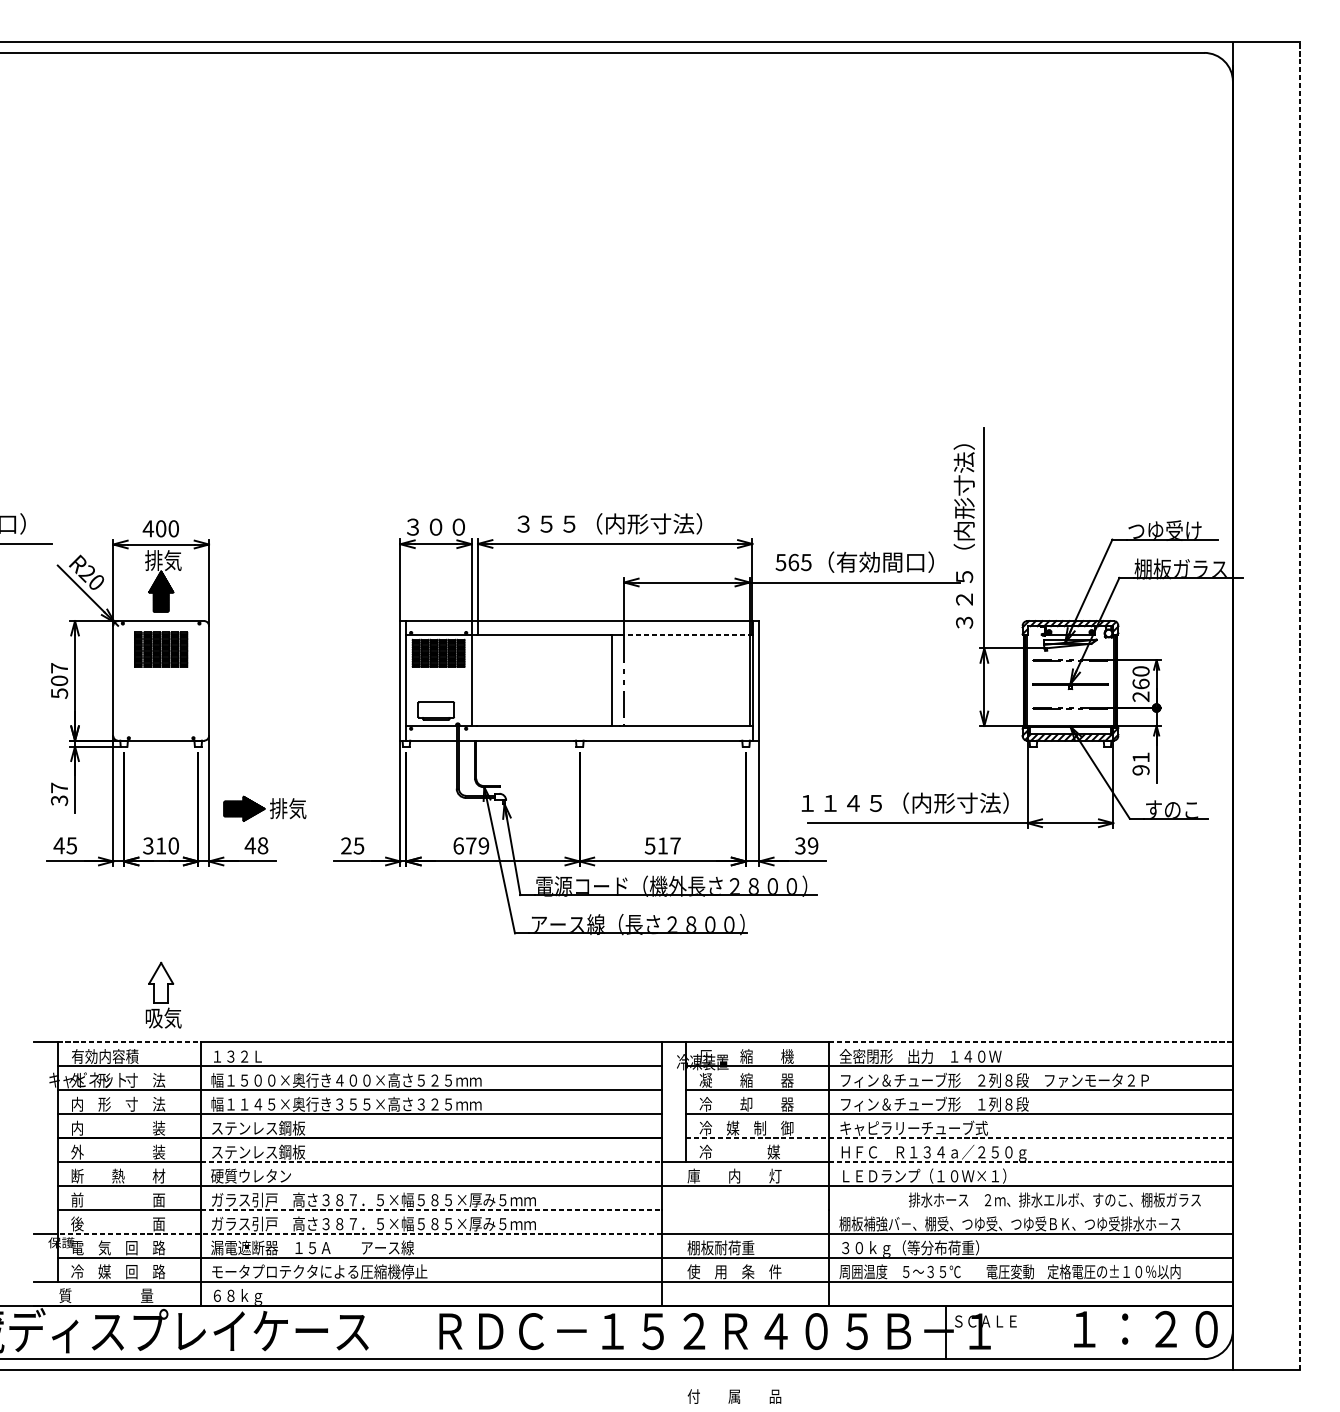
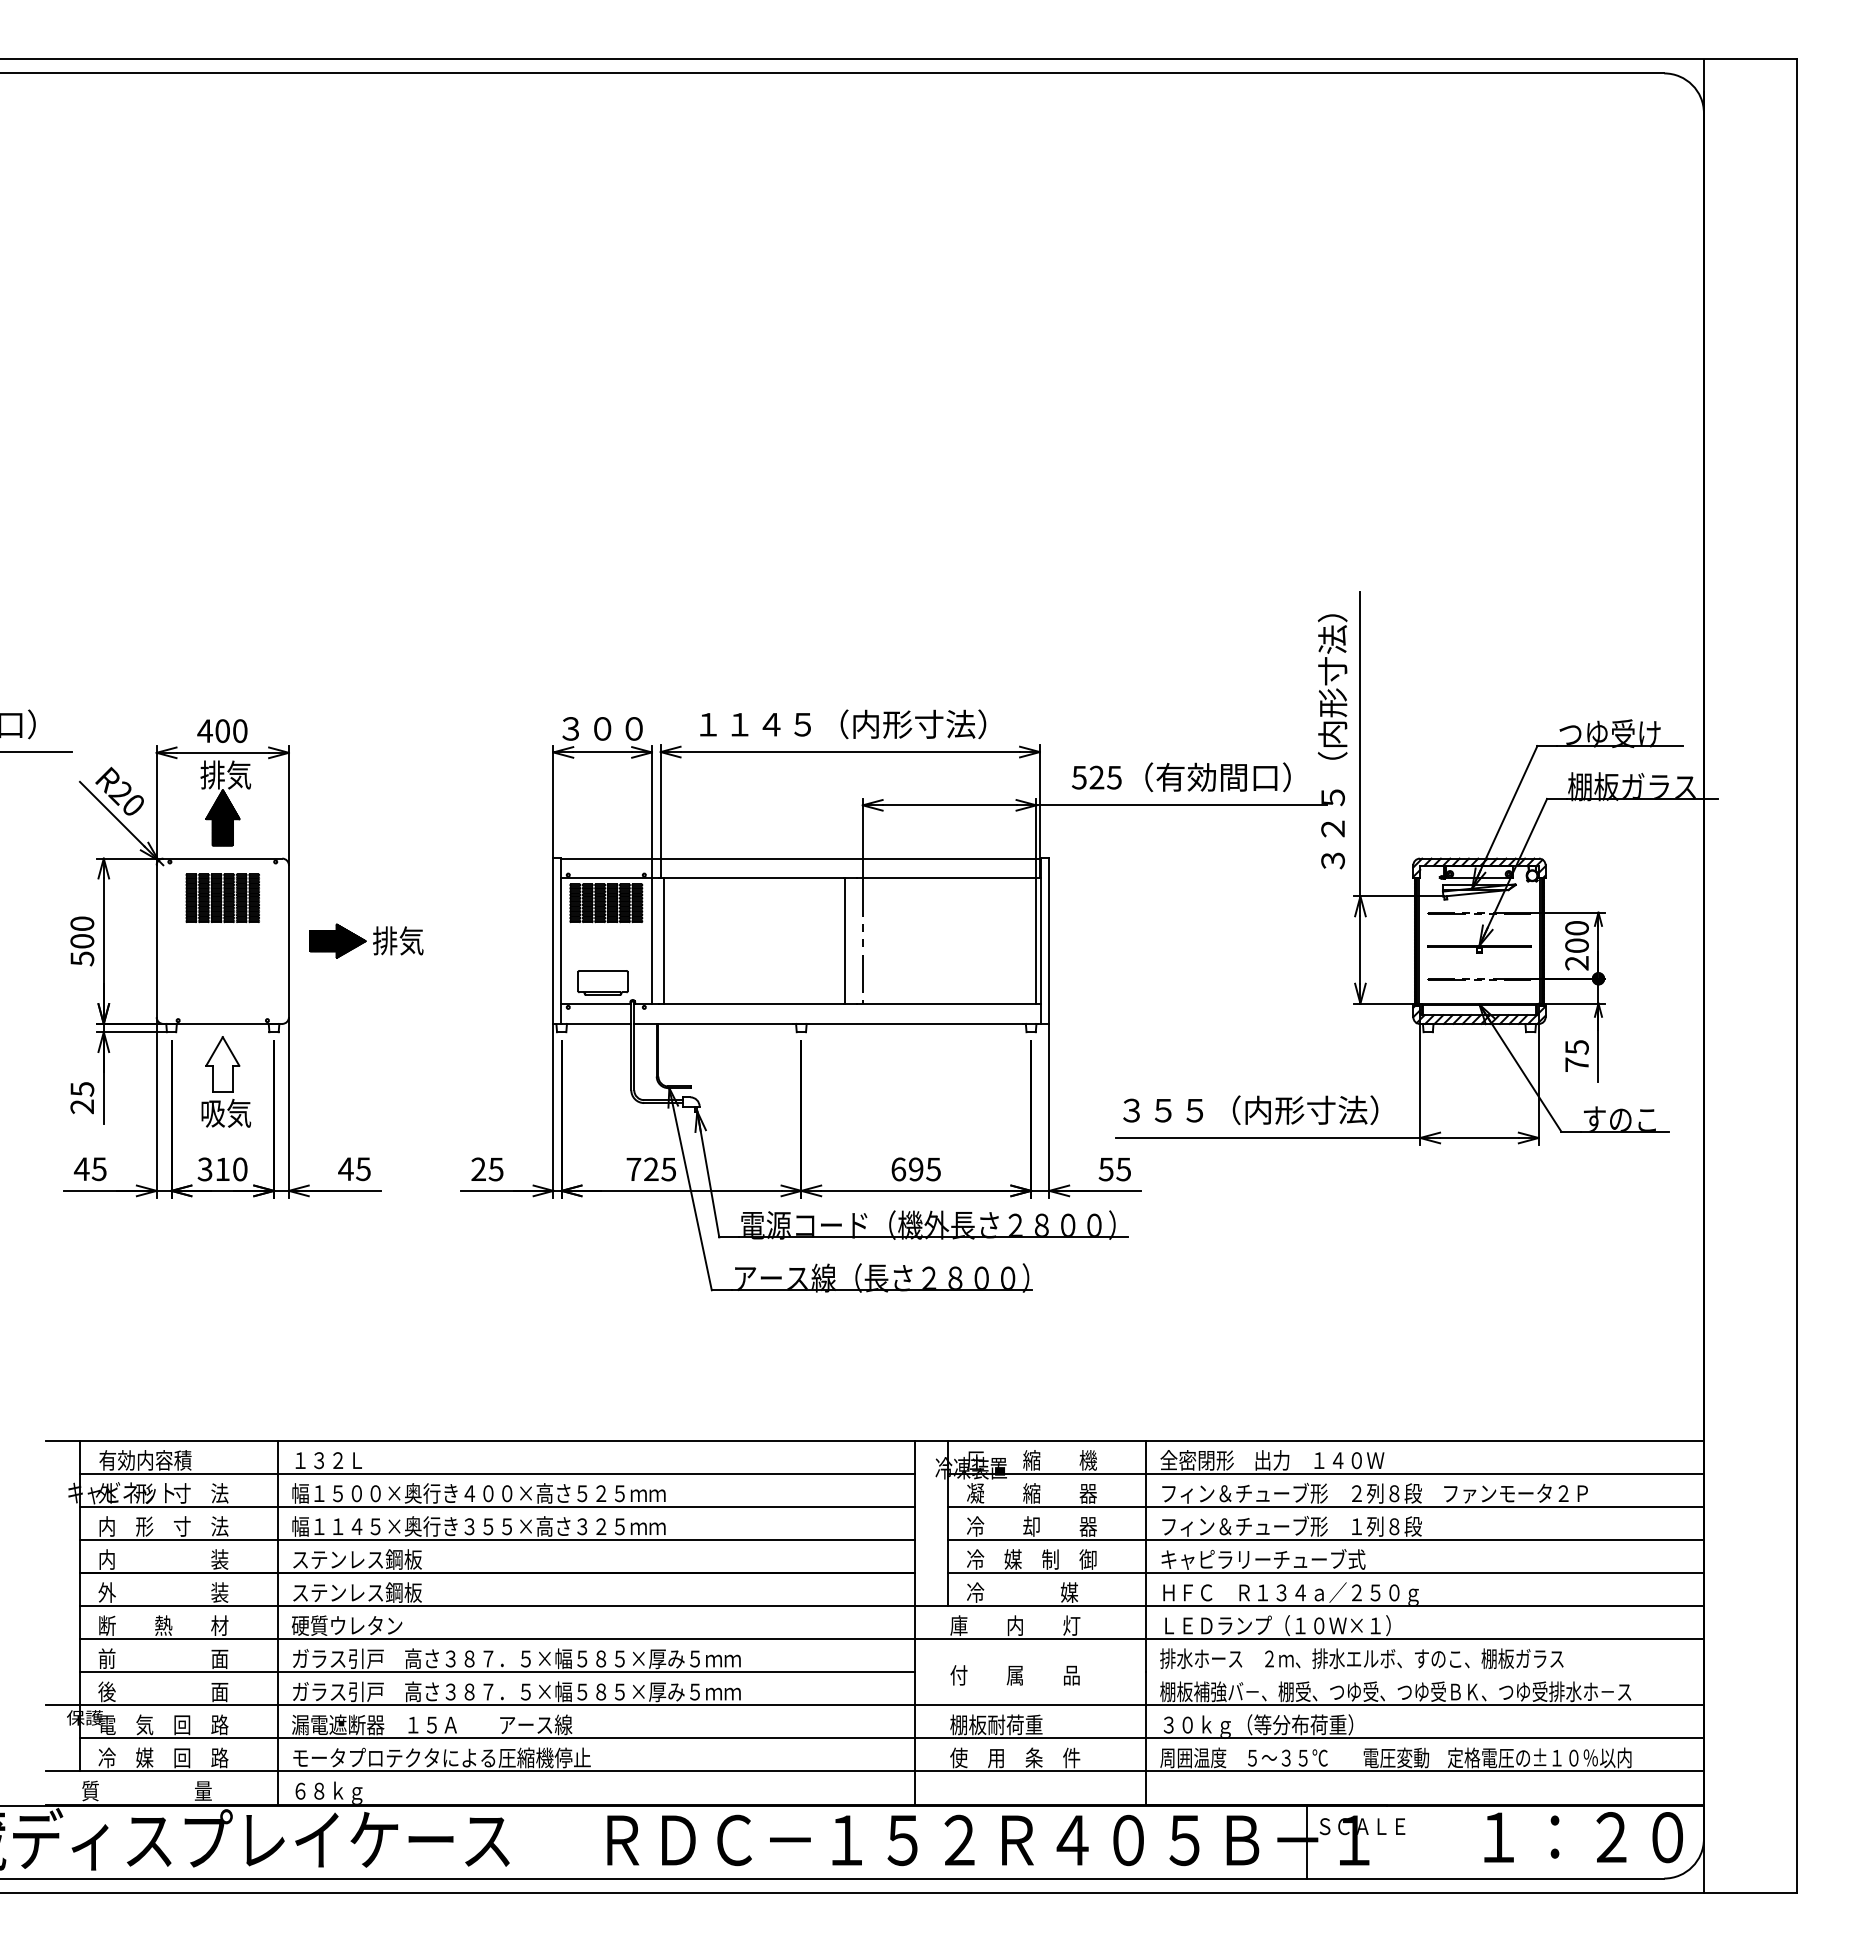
text: (610, 524) -> (843, 724), ３５５（内形寸法） -> １１４５（内形寸法）
text: (793, 562) -> (1096, 777), 565 -> 525
line: (687, 635) -> (949, 878), dashed -> solid
text: (59, 668) -> (82, 923), 507 -> 500
line: (480, 681) -> (664, 941), added
text: (1140, 683) -> (1576, 945), 260 -> 200
line: (1299, 705) -> (1796, 975), dashed -> solid
text: (1140, 764) -> (1576, 1056), 91 -> 75
text: (59, 794) -> (82, 1098), 37 -> 25
text: (905, 803) -> (1251, 1110), １１４５（内形寸法） -> ３５５（内形寸法）
part: (265, 808) -> (366, 940), moved
text: (262, 845) -> (363, 1168), 48 -> 45
text: (470, 846) -> (650, 1169), 679 -> 725
text: (662, 846) -> (915, 1169), 517 -> 695
text: (806, 846) -> (1114, 1169), 39 -> 55
part: (163, 995) -> (226, 1081), moved
line: (129, 1042) -> (179, 1440), dashed -> solid
line: (1031, 1042) -> (1425, 1440), dashed -> solid
line: (959, 1138) -> (1325, 1573), dashed -> solid
line: (431, 1162) -> (596, 1606), dashed -> solid
line: (1031, 1162) -> (1425, 1606), dashed -> solid
text: (1054, 1199) -> (1361, 1658), moved
line: (431, 1209) -> (596, 1672), dashed -> solid
line: (359, 1233) -> (497, 1705), dashed -> solid
text: (734, 1396) -> (1014, 1675), moved

